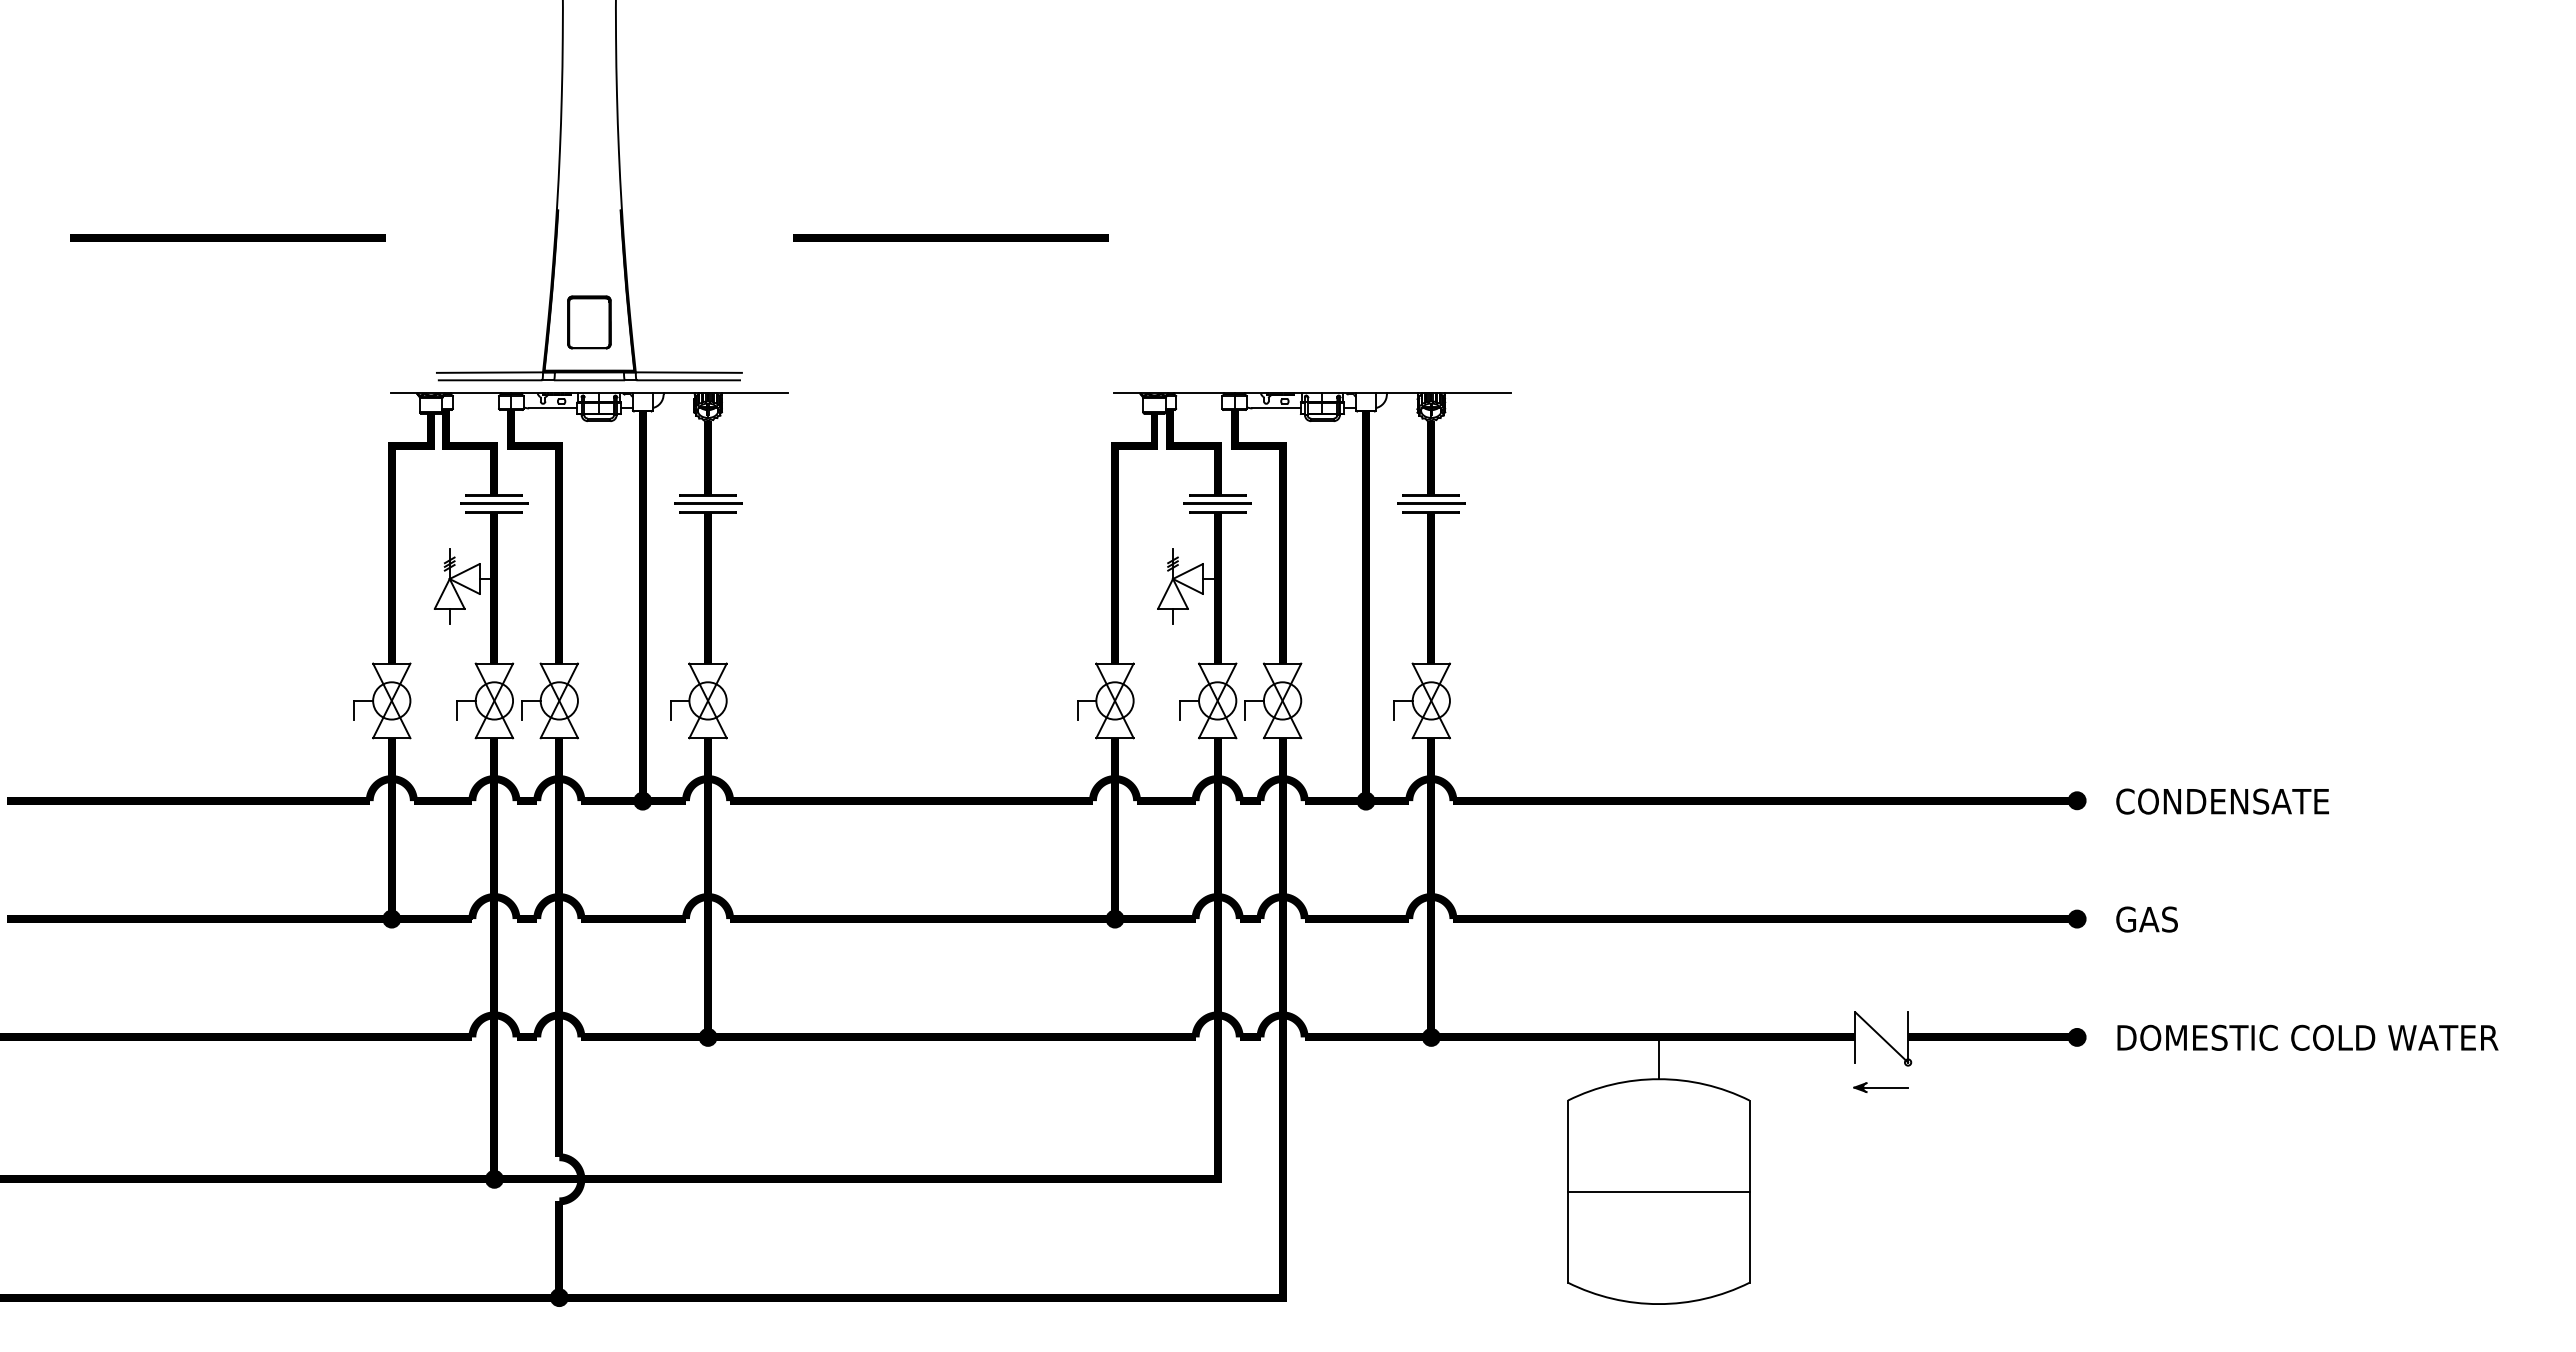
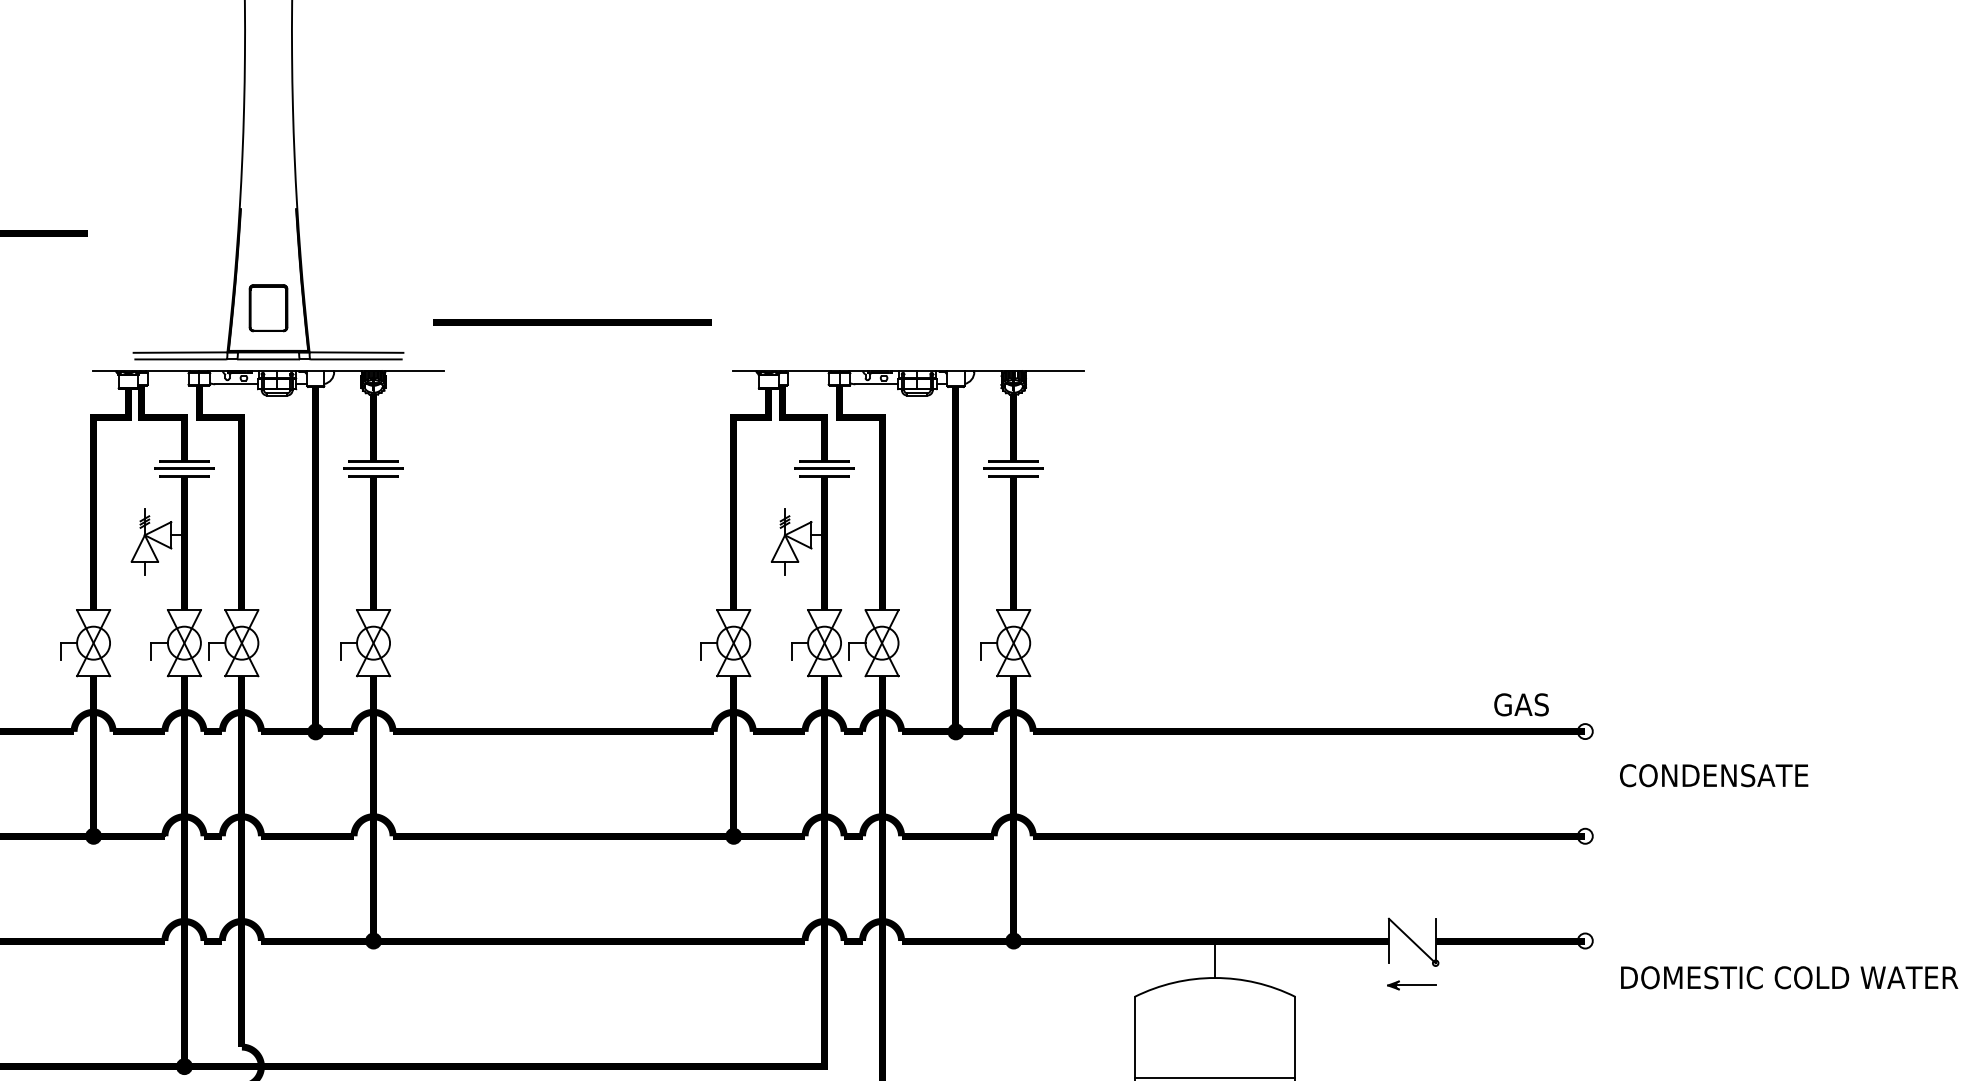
line: (950, 237) -> (572, 322), moved
fill: (2076, 800) -> (1584, 731), removed
text: (2222, 801) -> (1713, 775), moved
fill: (2076, 918) -> (1584, 835), removed
text: (2146, 919) -> (1521, 704), moved
fill: (2076, 1036) -> (1584, 940), removed
text: (2307, 1037) -> (1789, 977), moved

